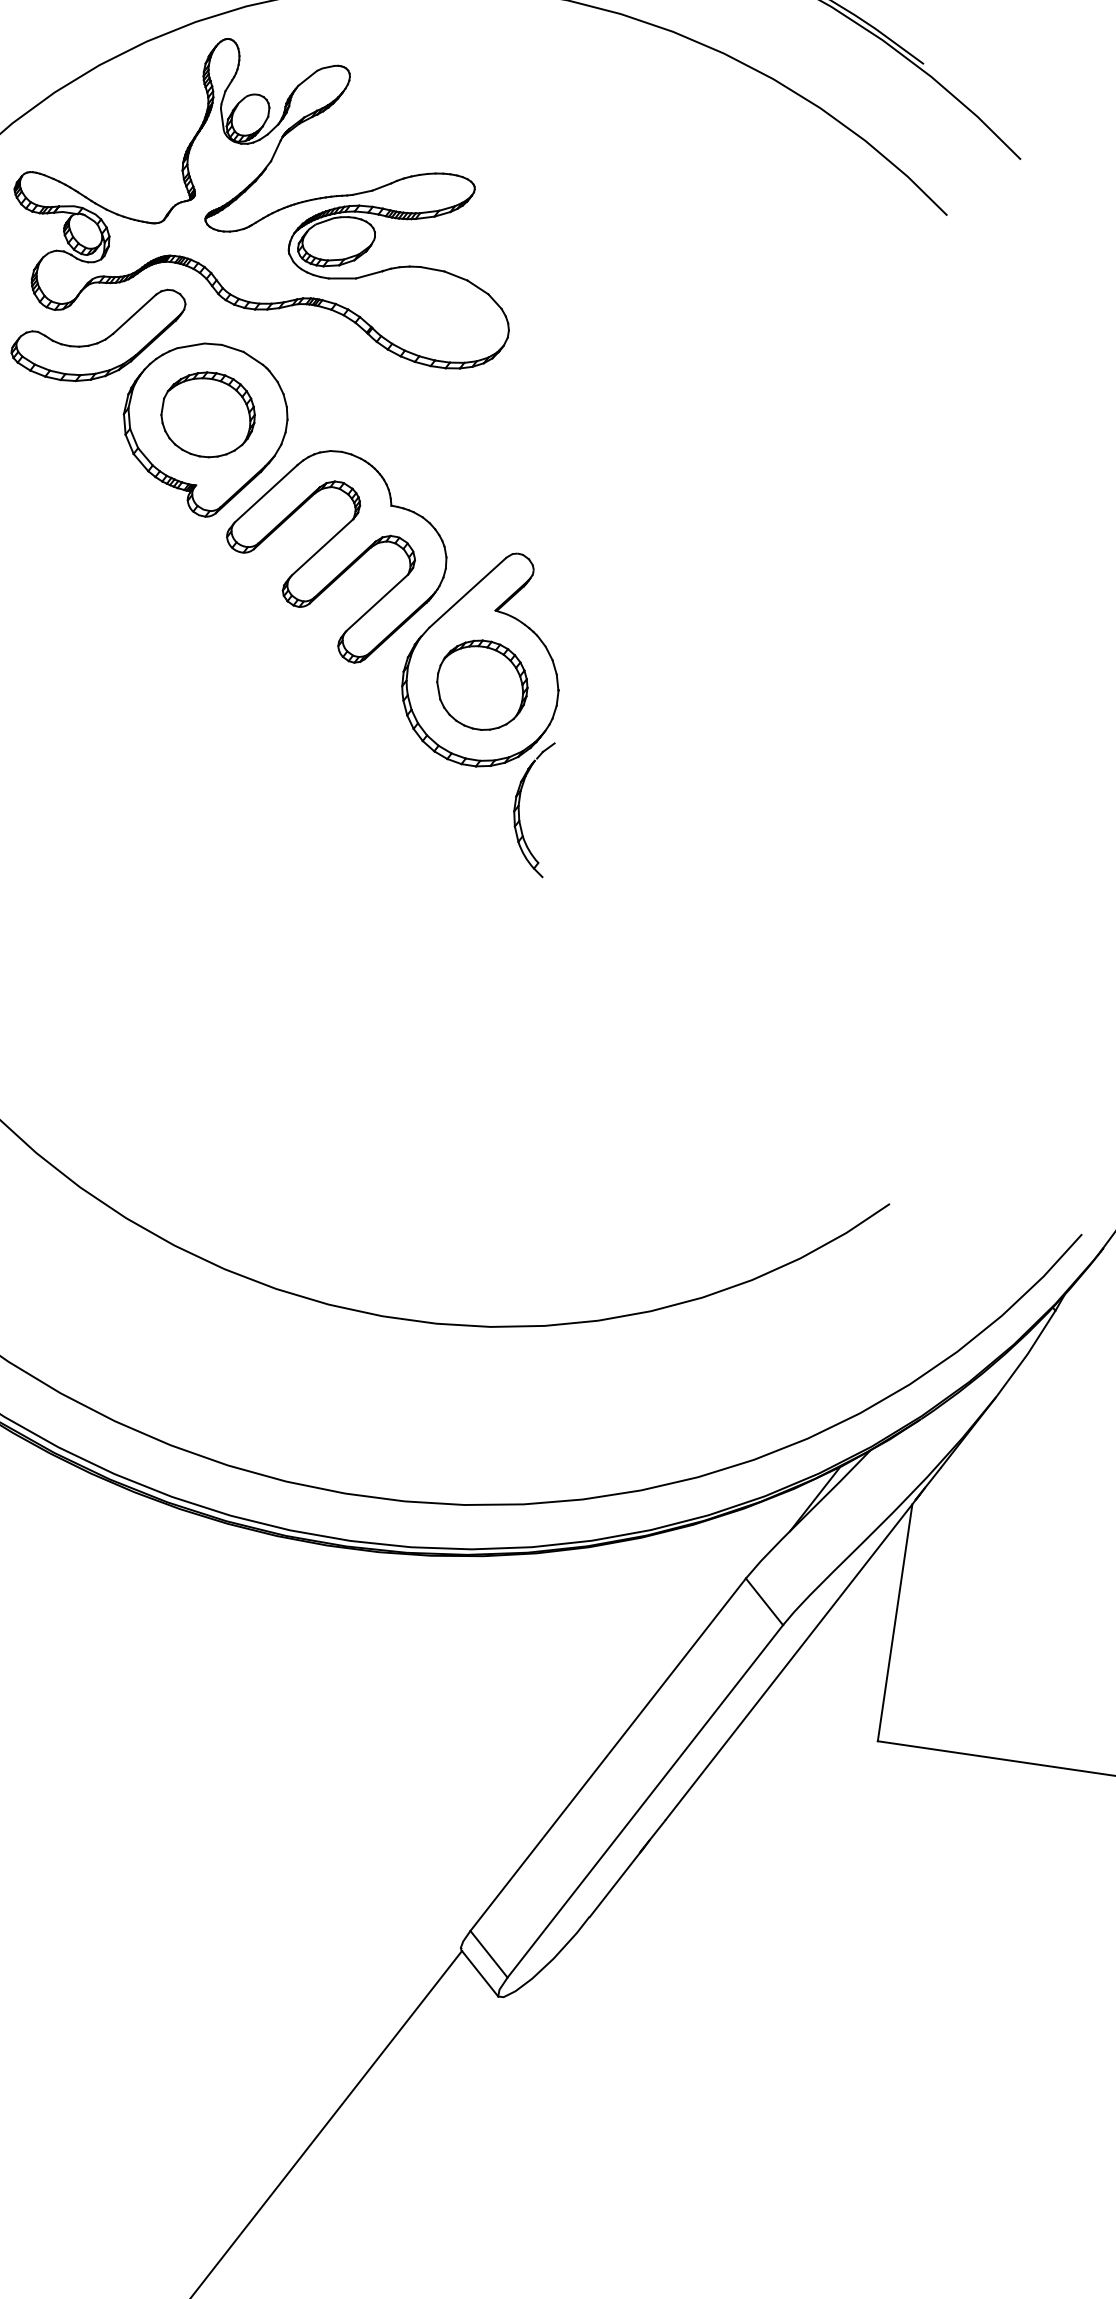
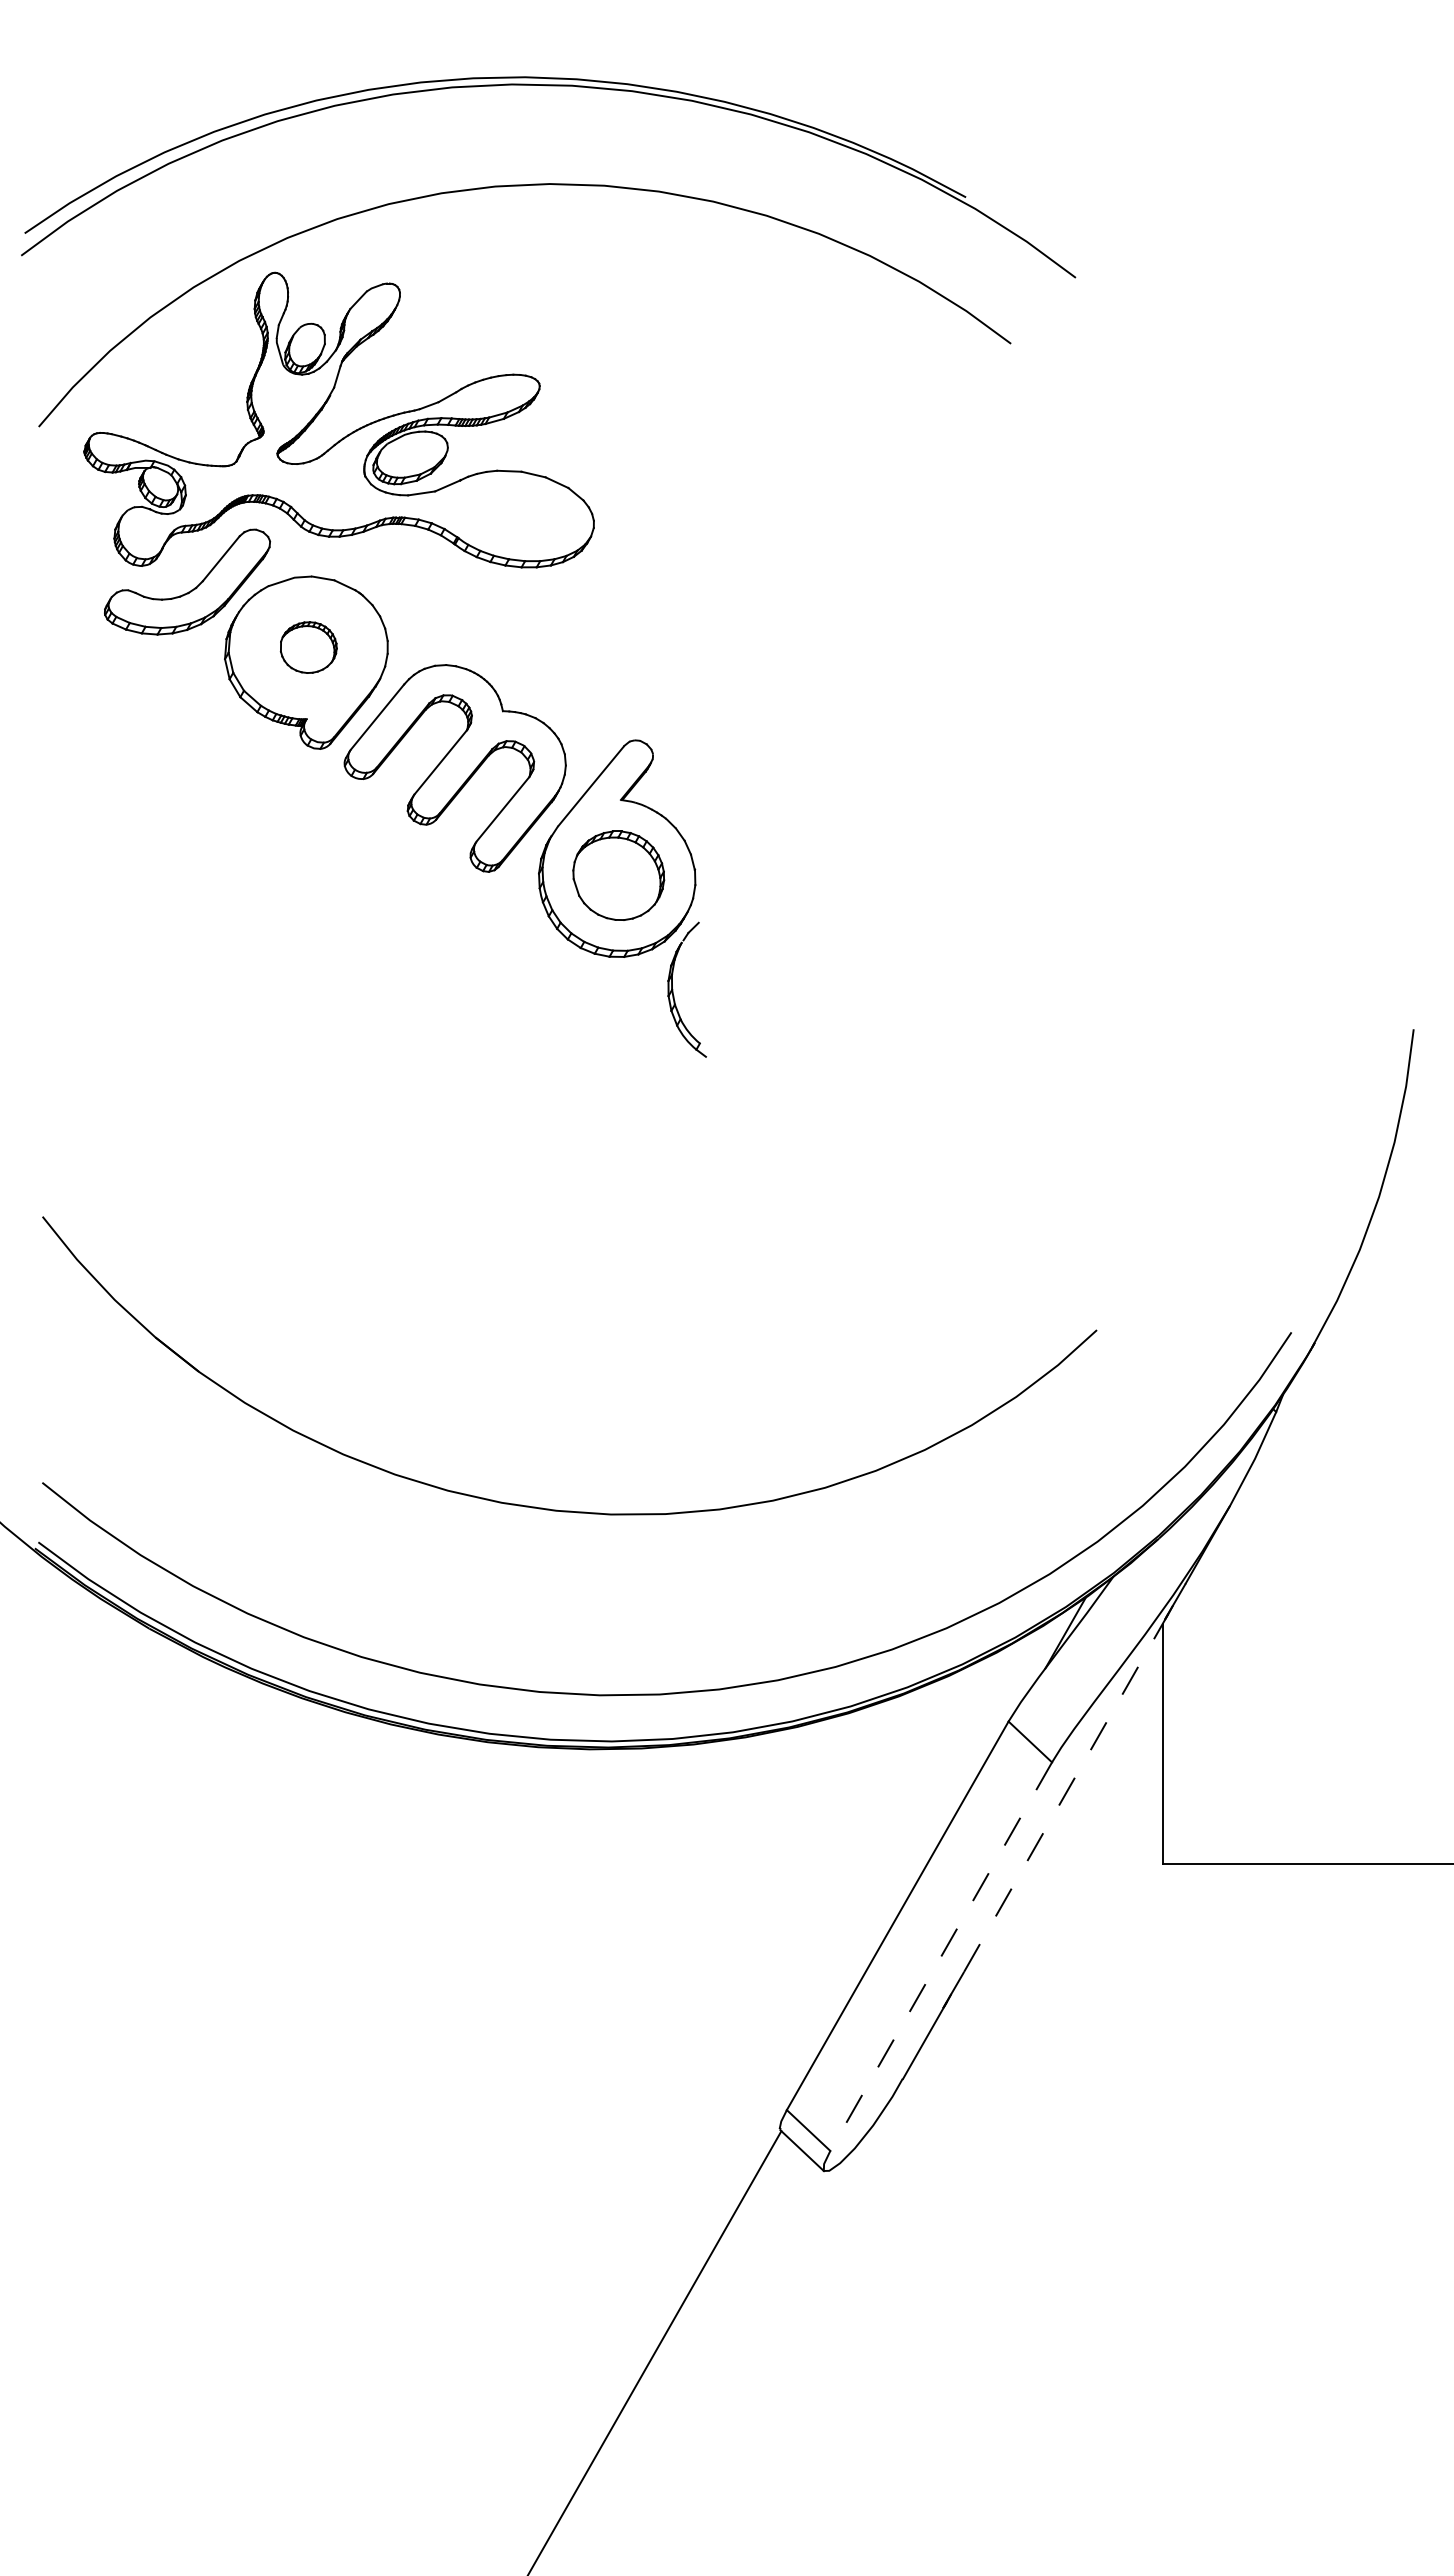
part: (208, 414) -> (308, 647), size x0.6
line: (793, 1657) -> (1066, 1792), solid -> dashed
line: (645, 1801) -> (941, 1956), solid -> dashed

